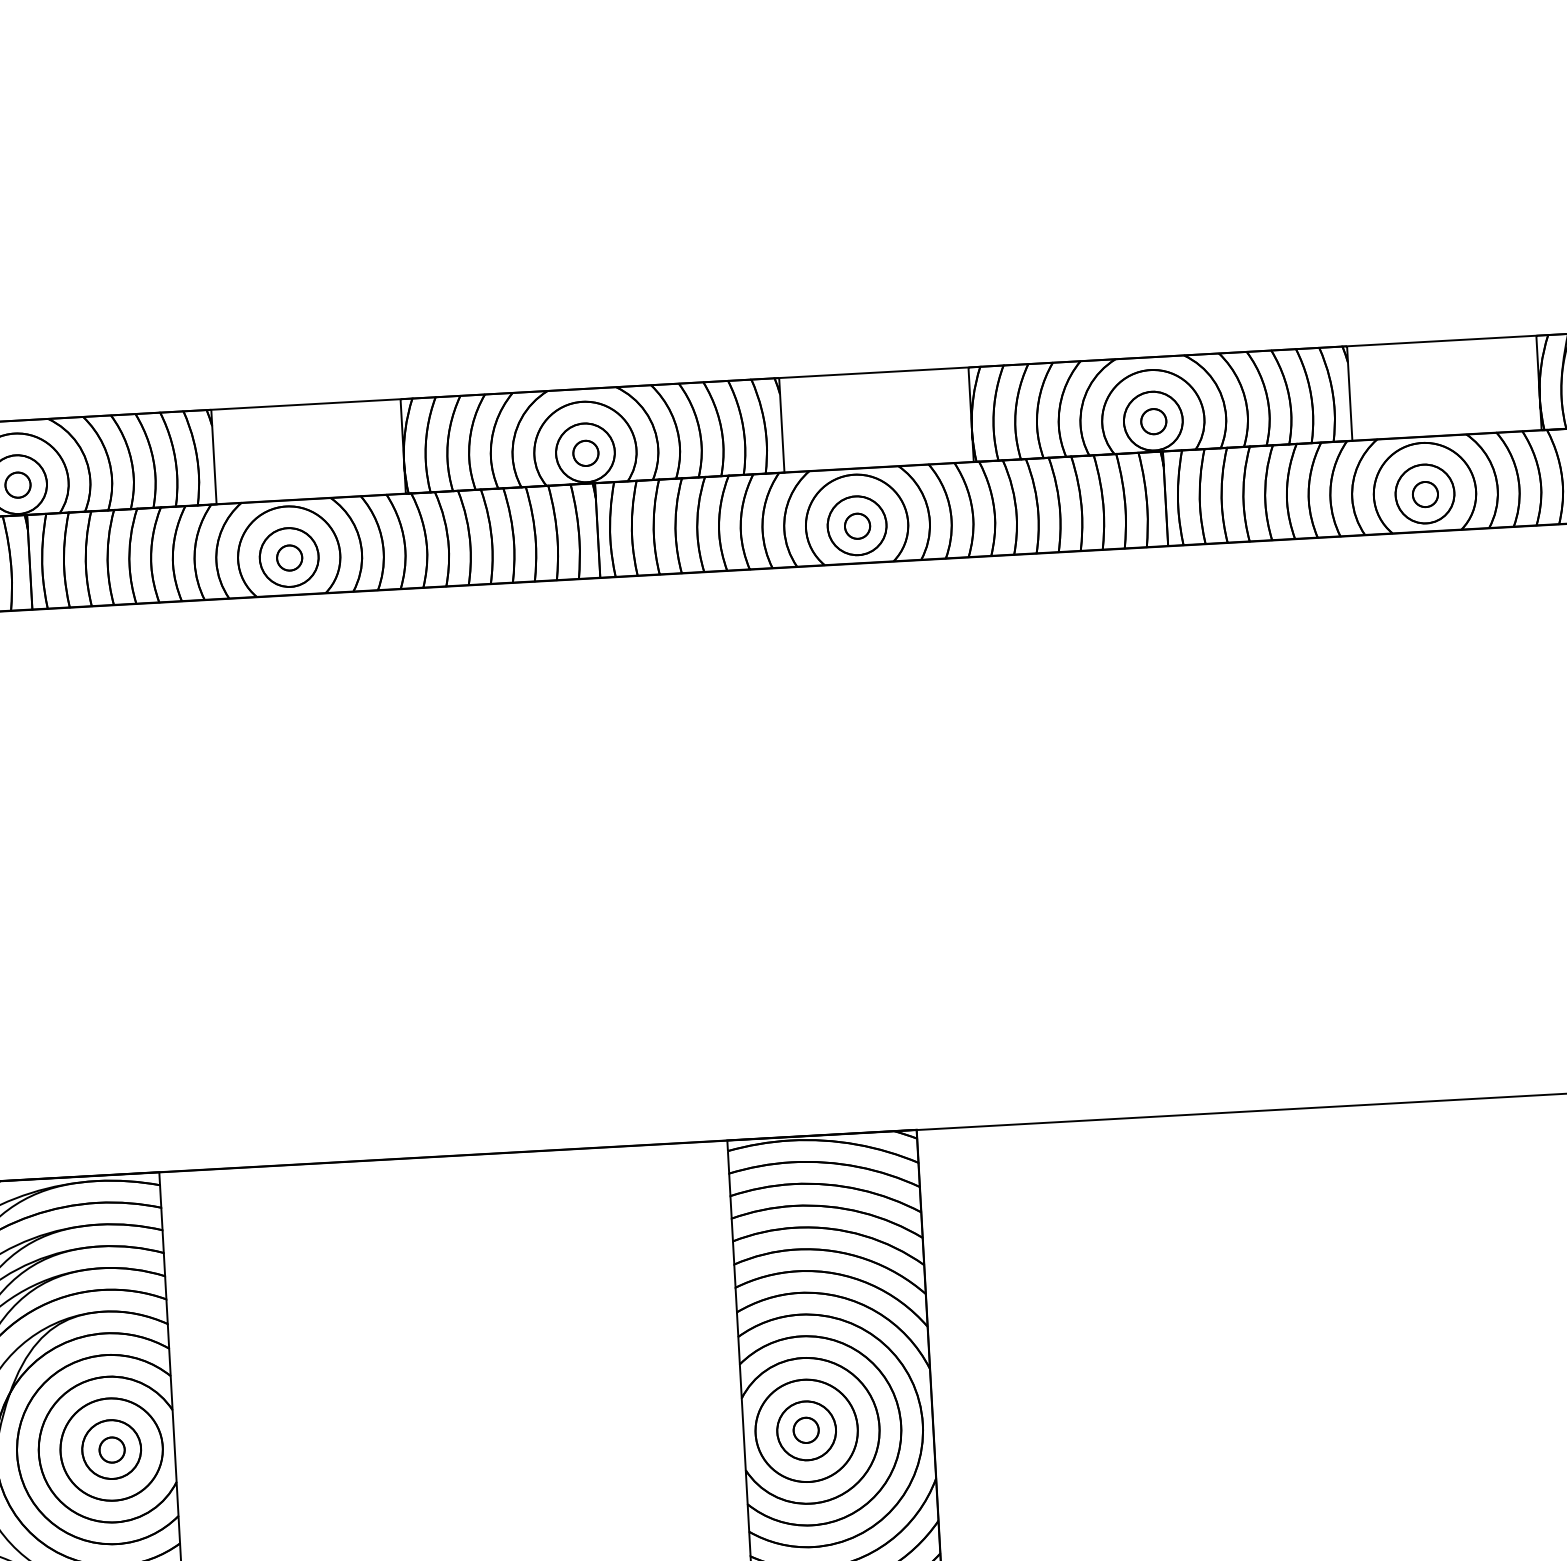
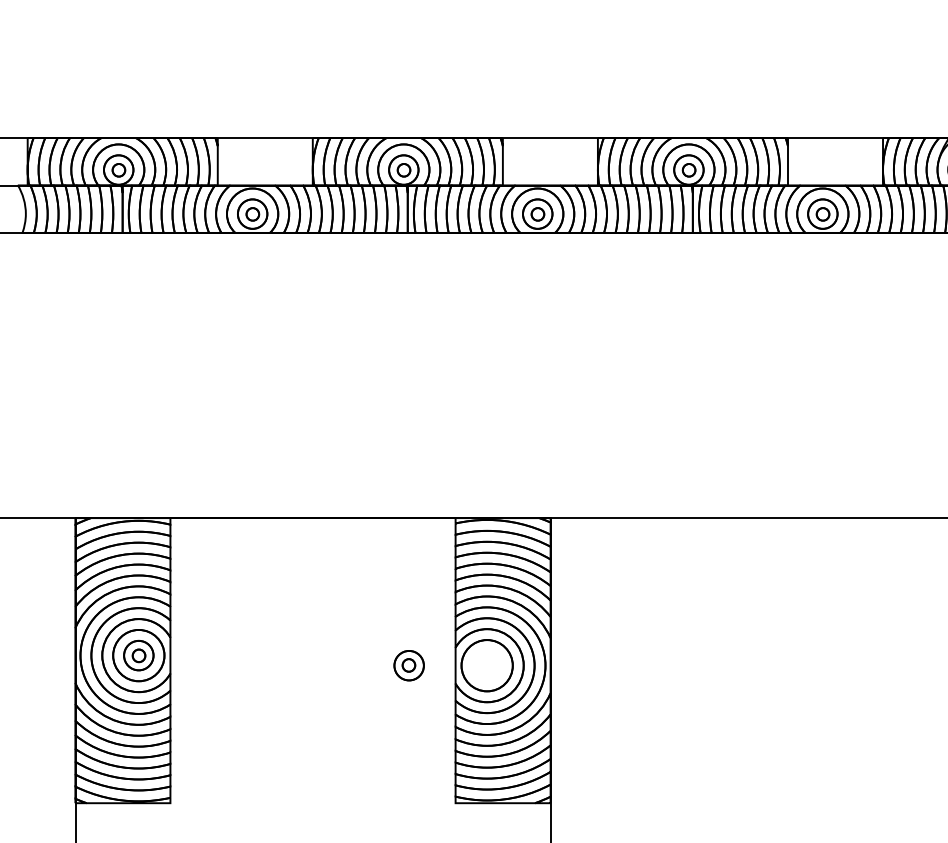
part: (805, 1430) -> (408, 665), moved

